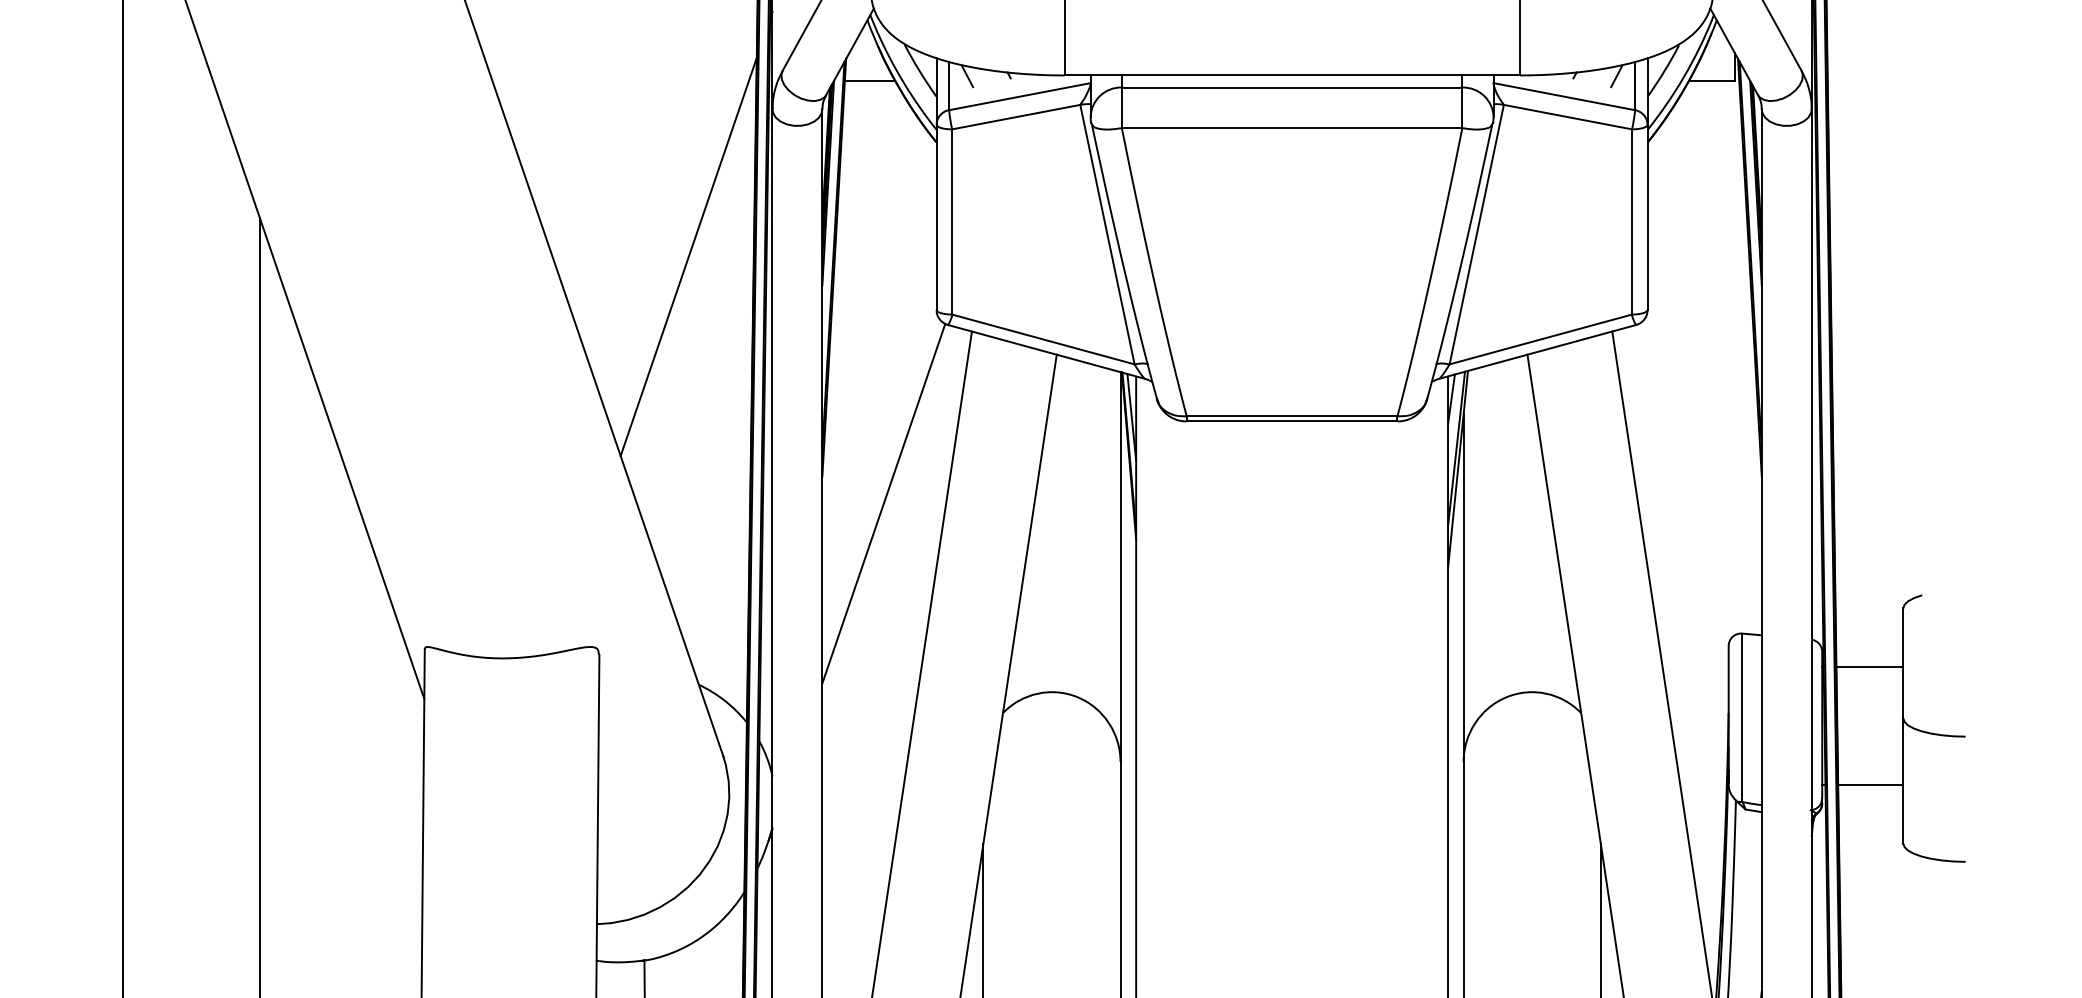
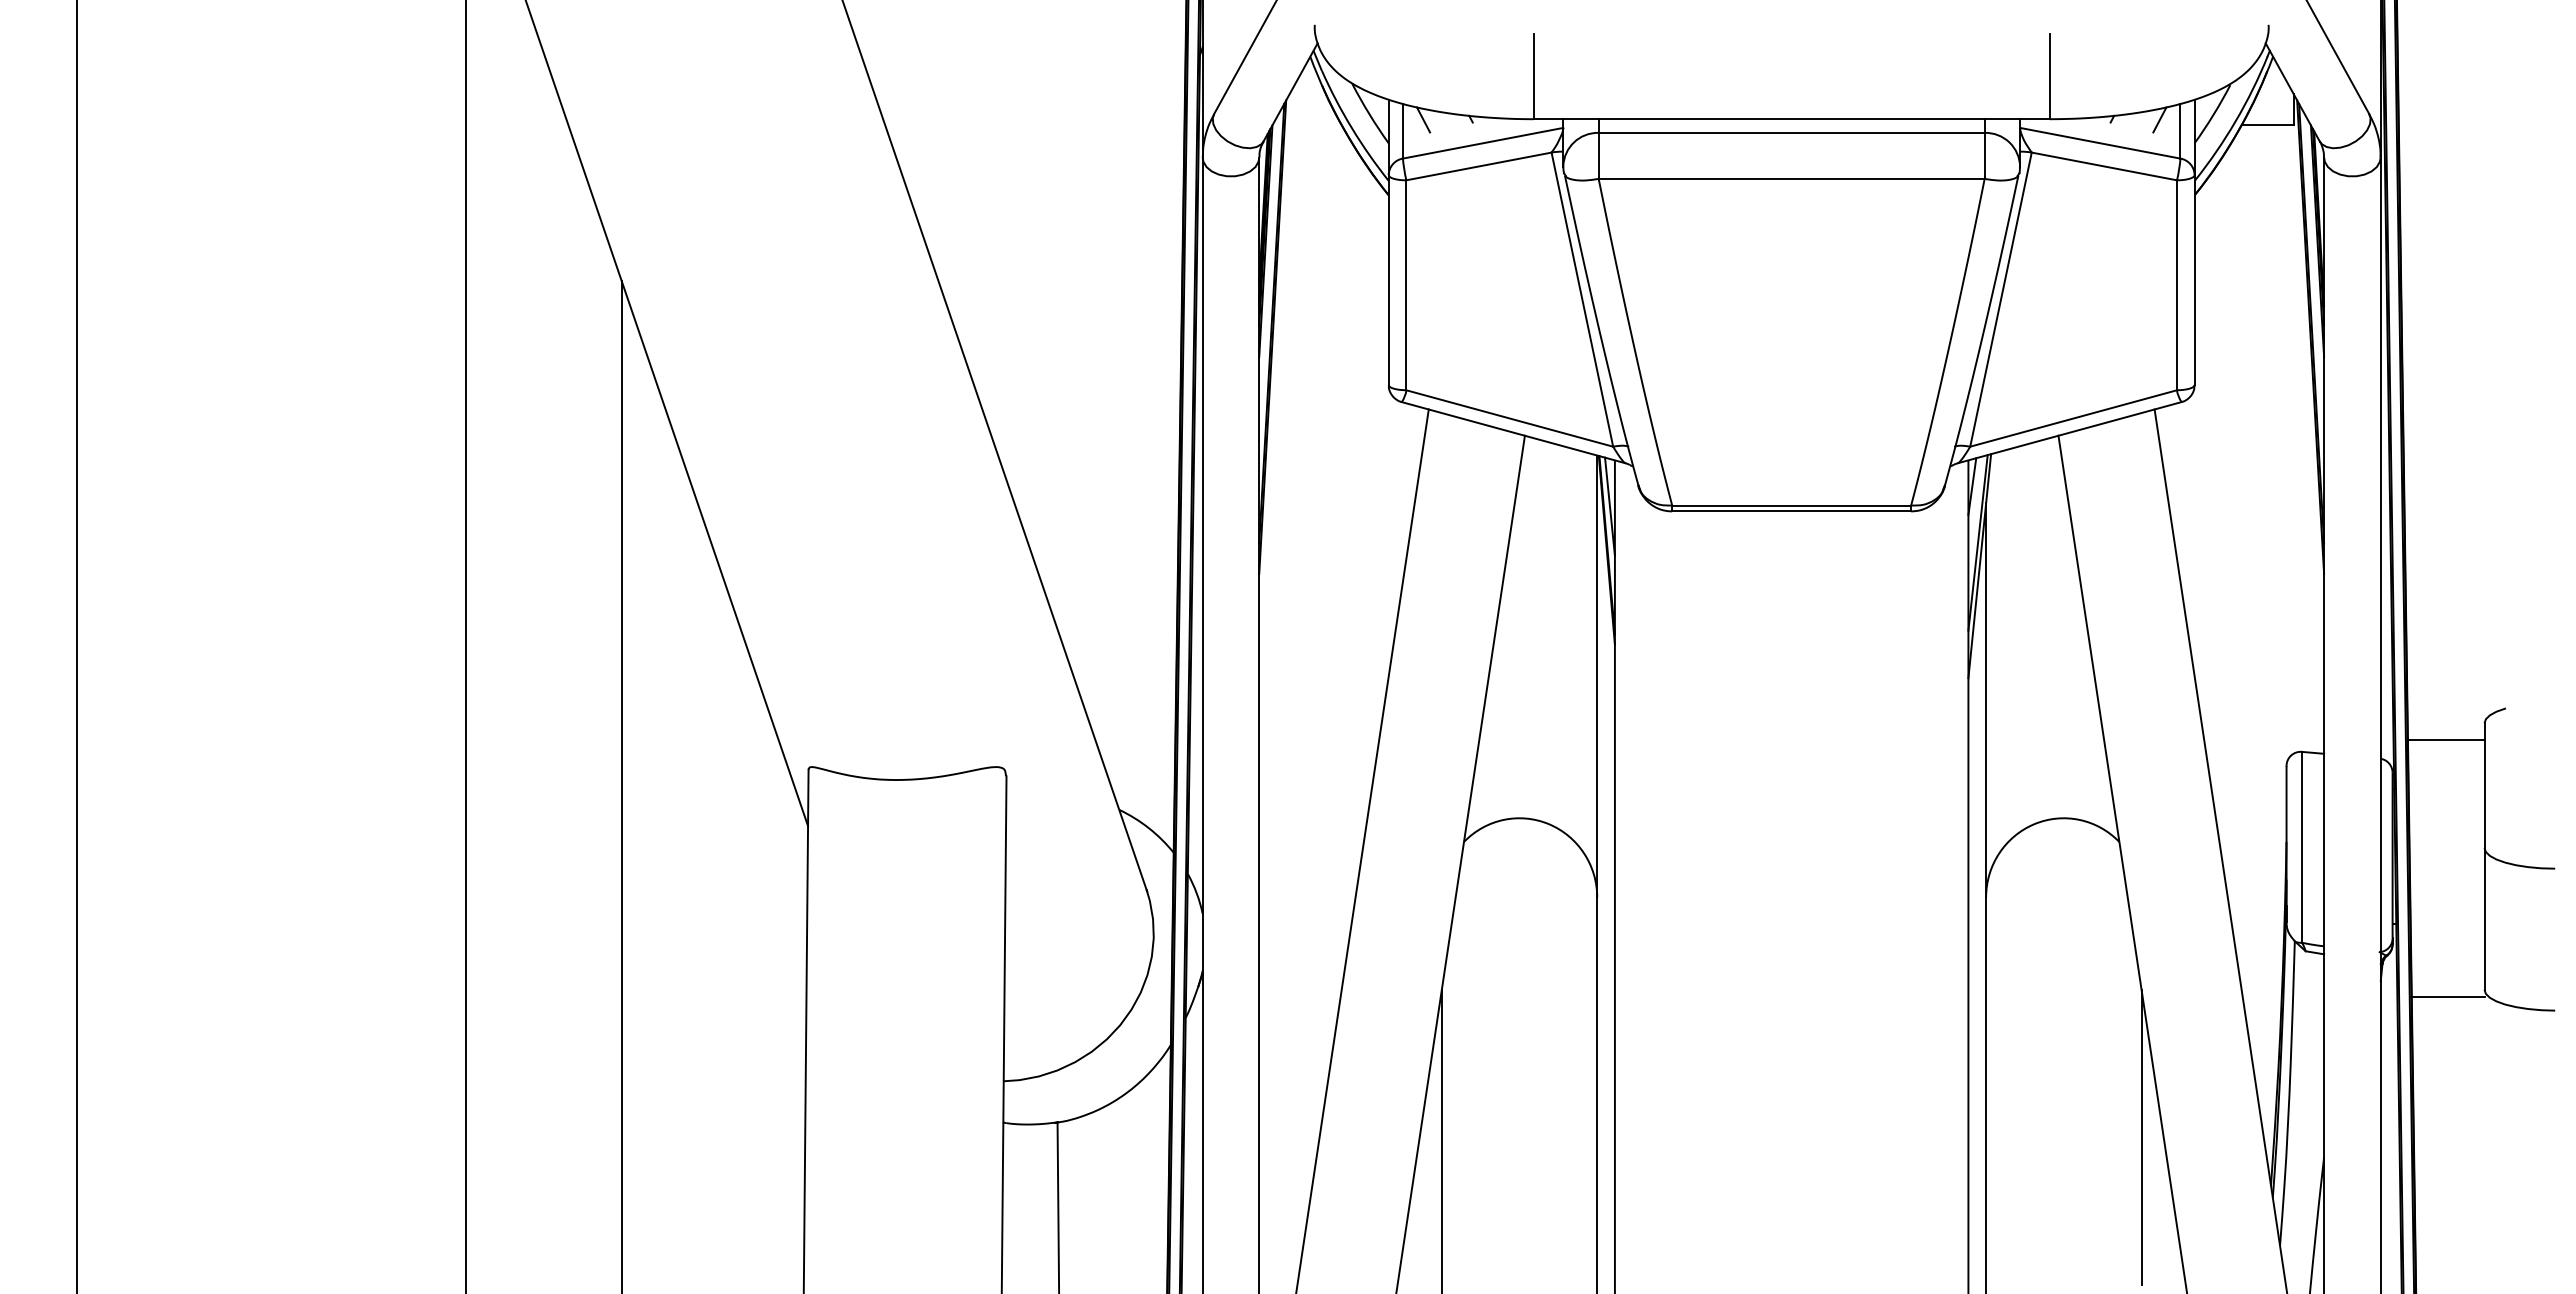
line: (869, 80) -> (1312, 124), removed
line: (688, 256) -> (1107, 324), removed
line: (883, 503) -> (1328, 604), removed
line: (1869, 666) -> (2446, 740), moved
line: (1870, 785) -> (2447, 996), moved

